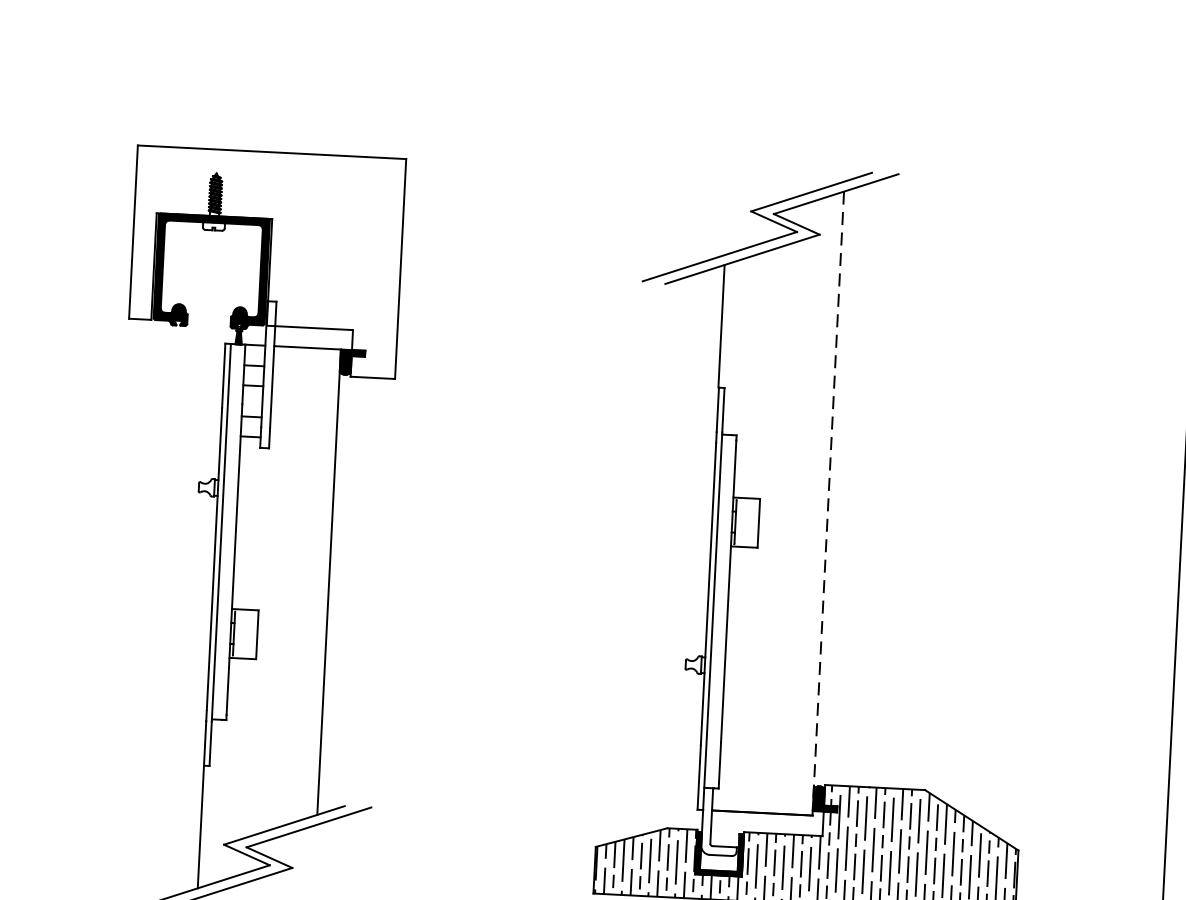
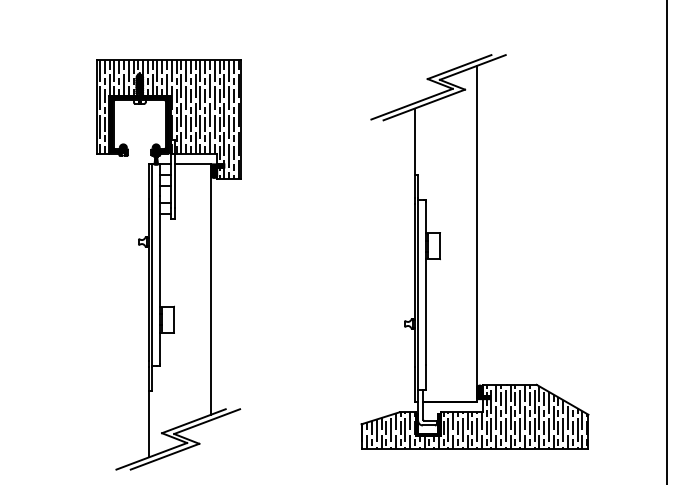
hatch: (267, 262) -> (169, 119), added
line: (827, 503) -> (476, 233), dashed -> solid

